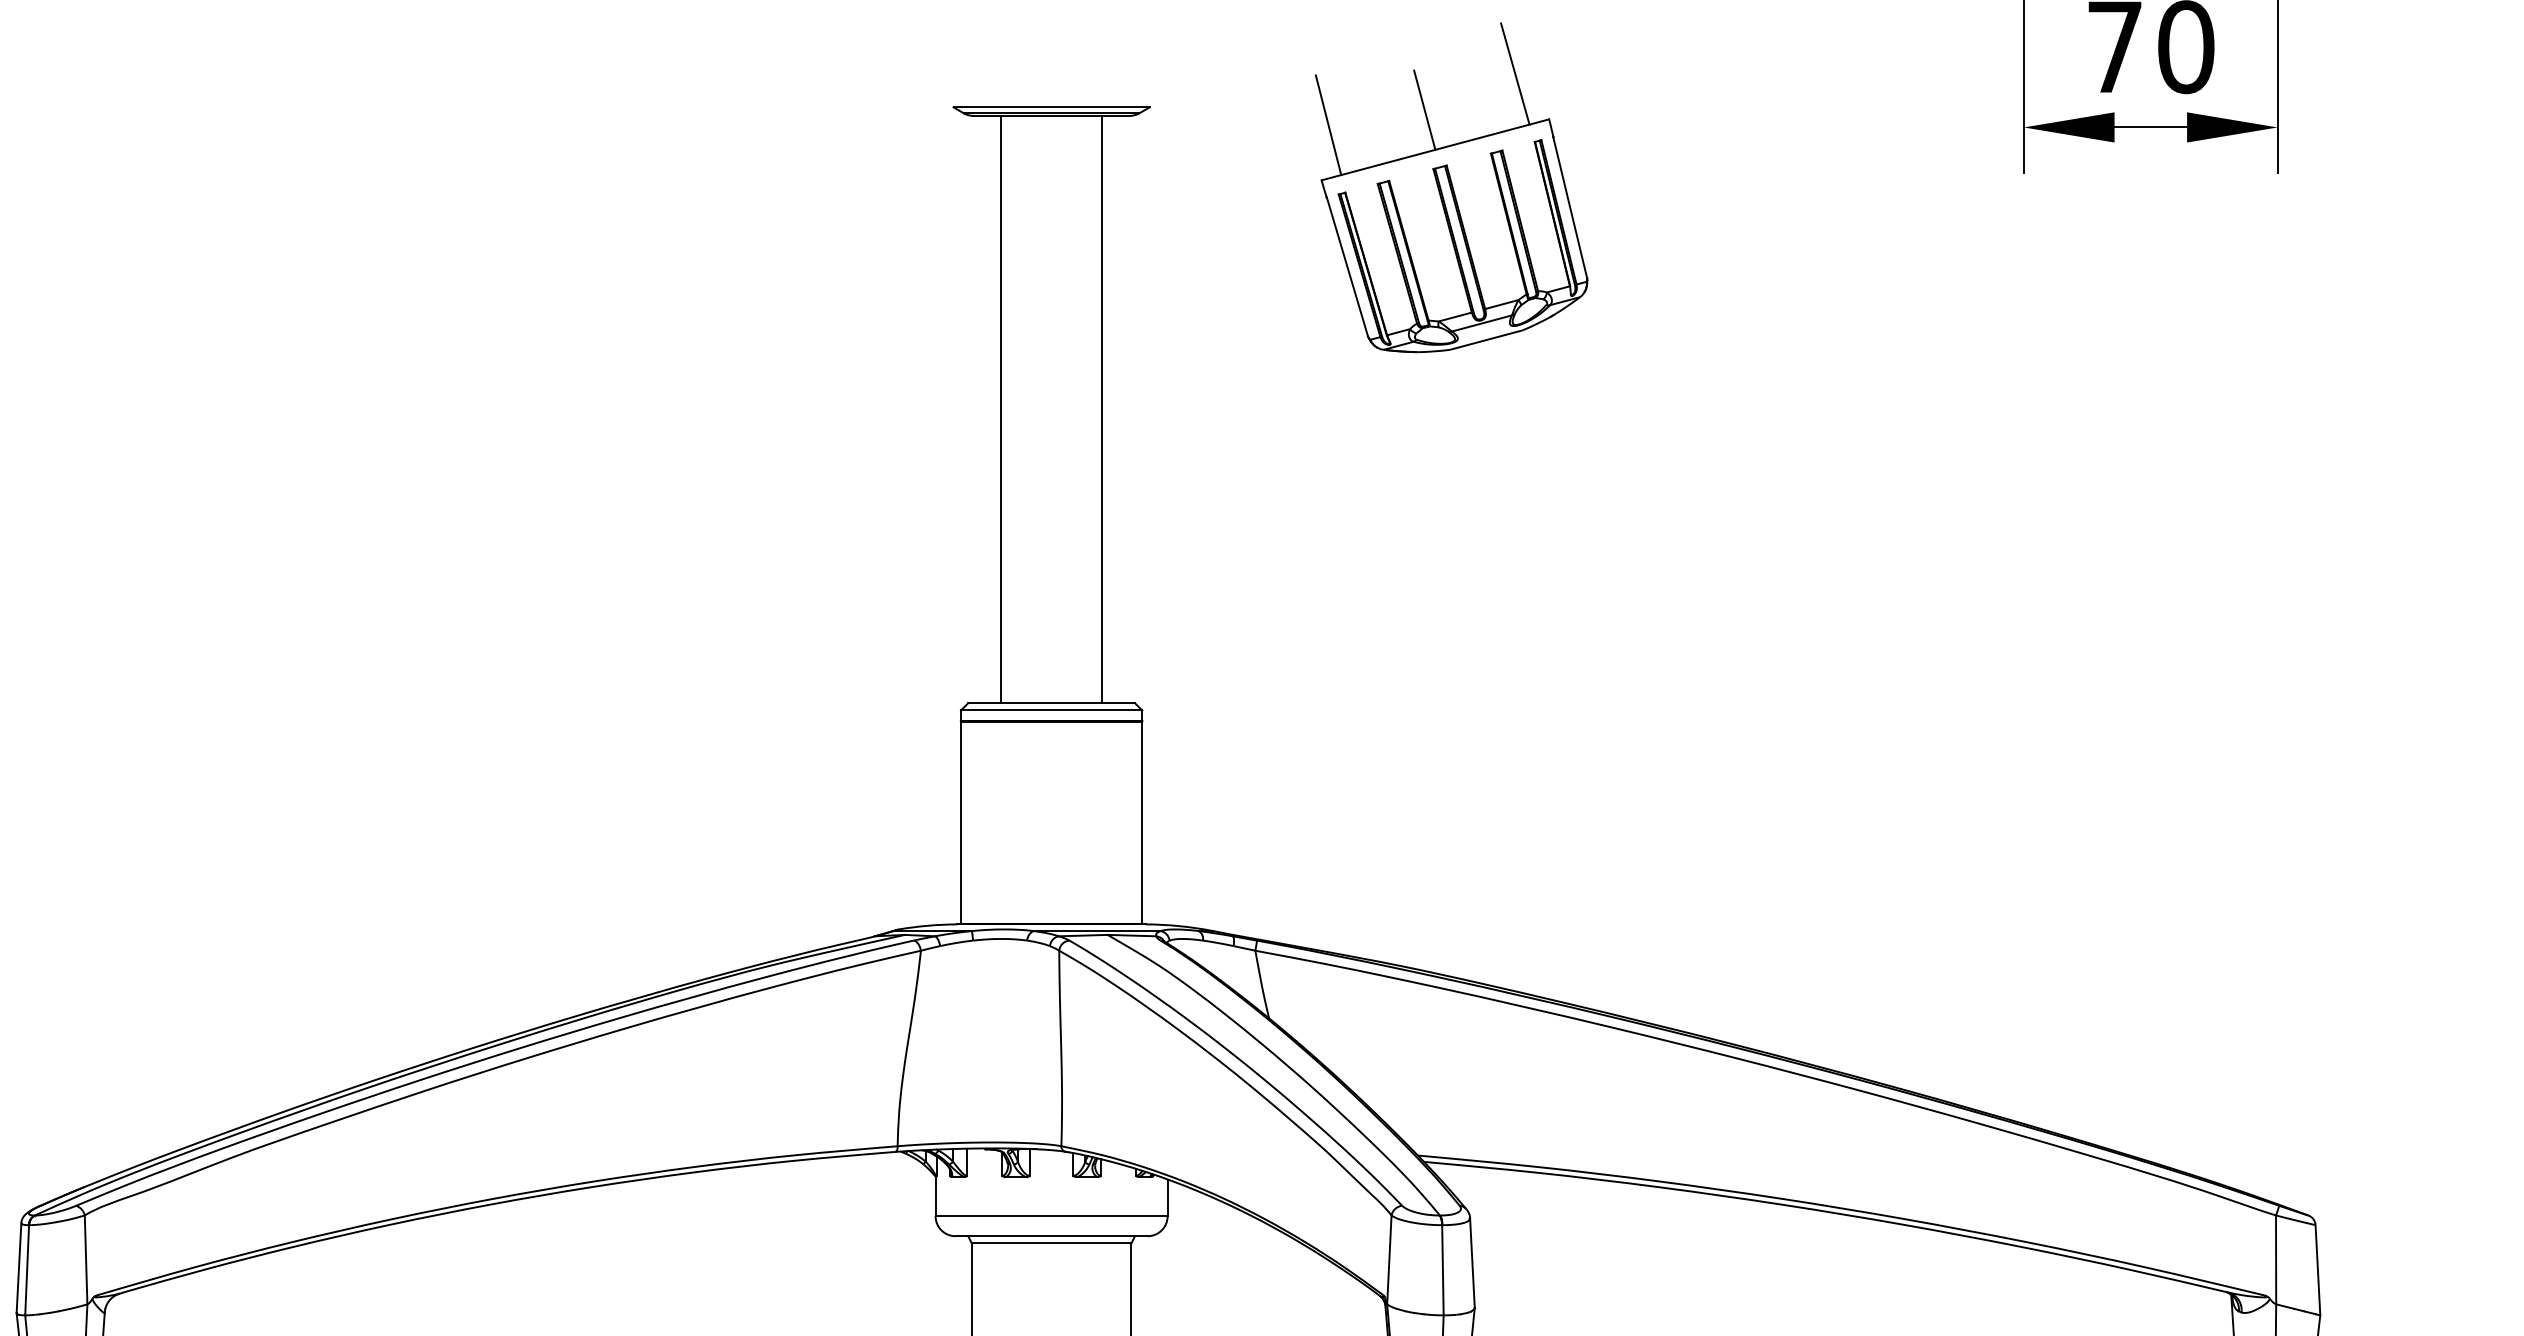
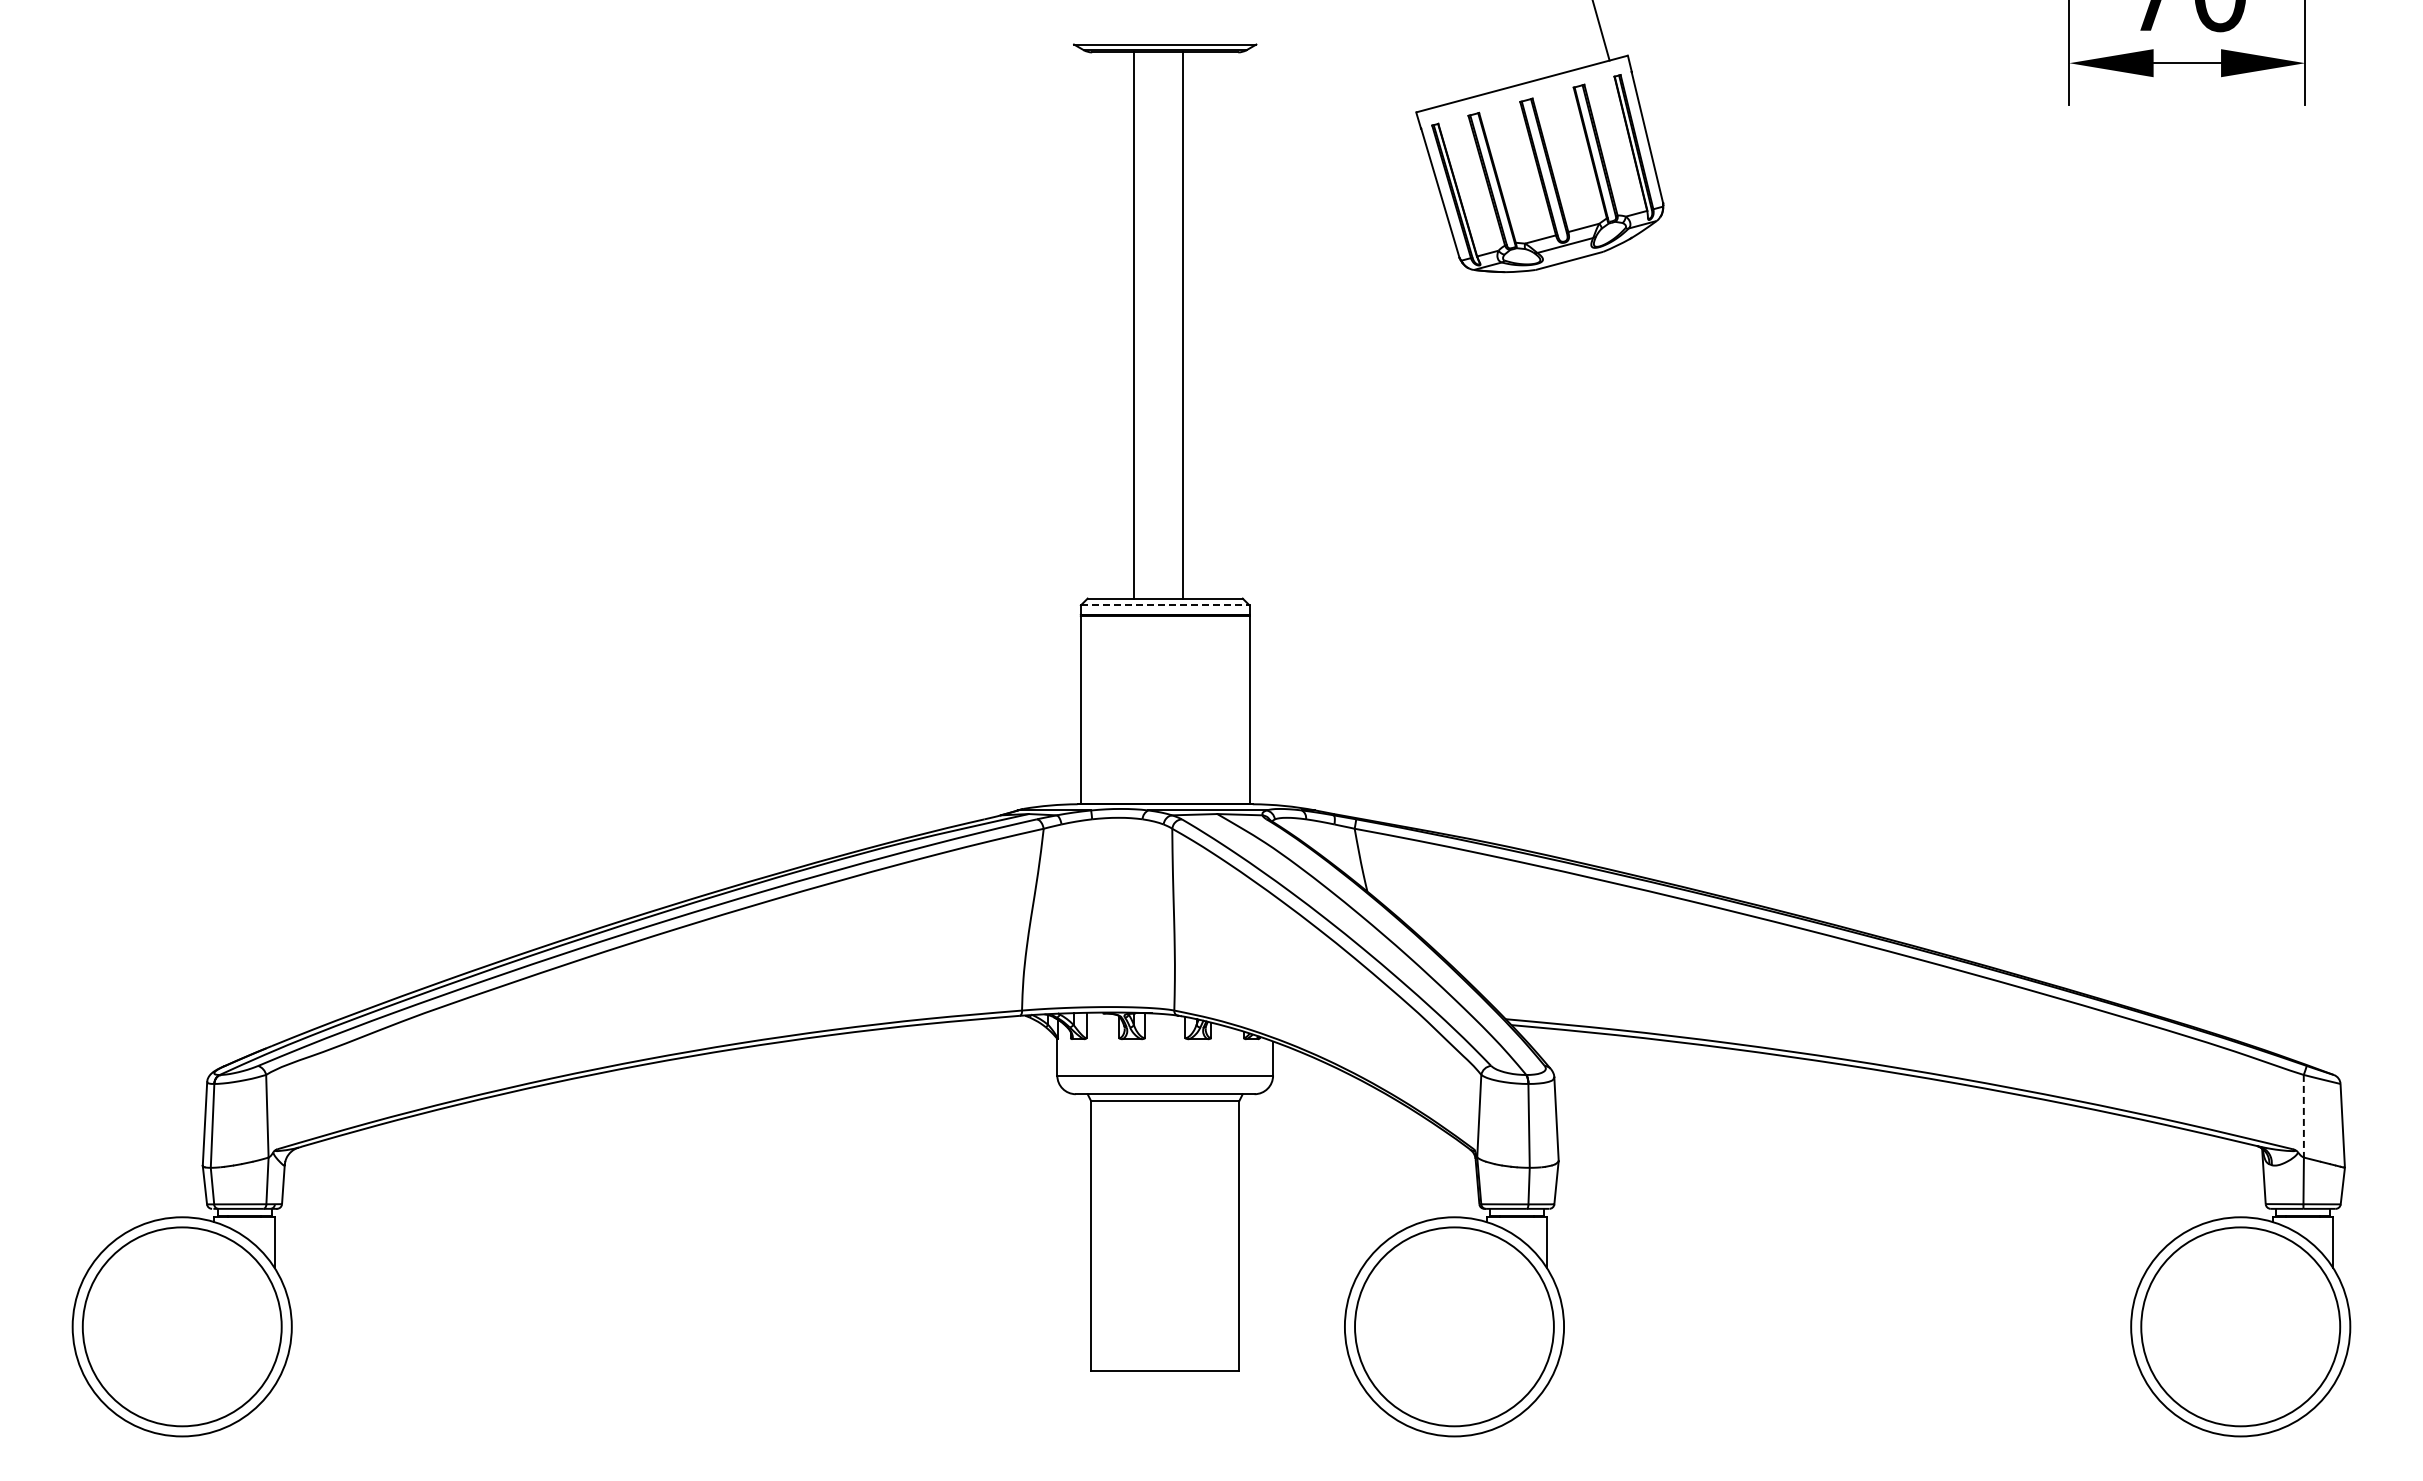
line: (1425, 110) -> (1512, 47), removed
line: (1328, 124) -> (1422, 60), removed
line: (1001, 409) -> (1183, 325), moved
line: (1102, 409) -> (1134, 325), moved
line: (1051, 710) -> (1165, 605), solid -> dashed
line: (2275, 1260) -> (2303, 1116), solid -> dashed

